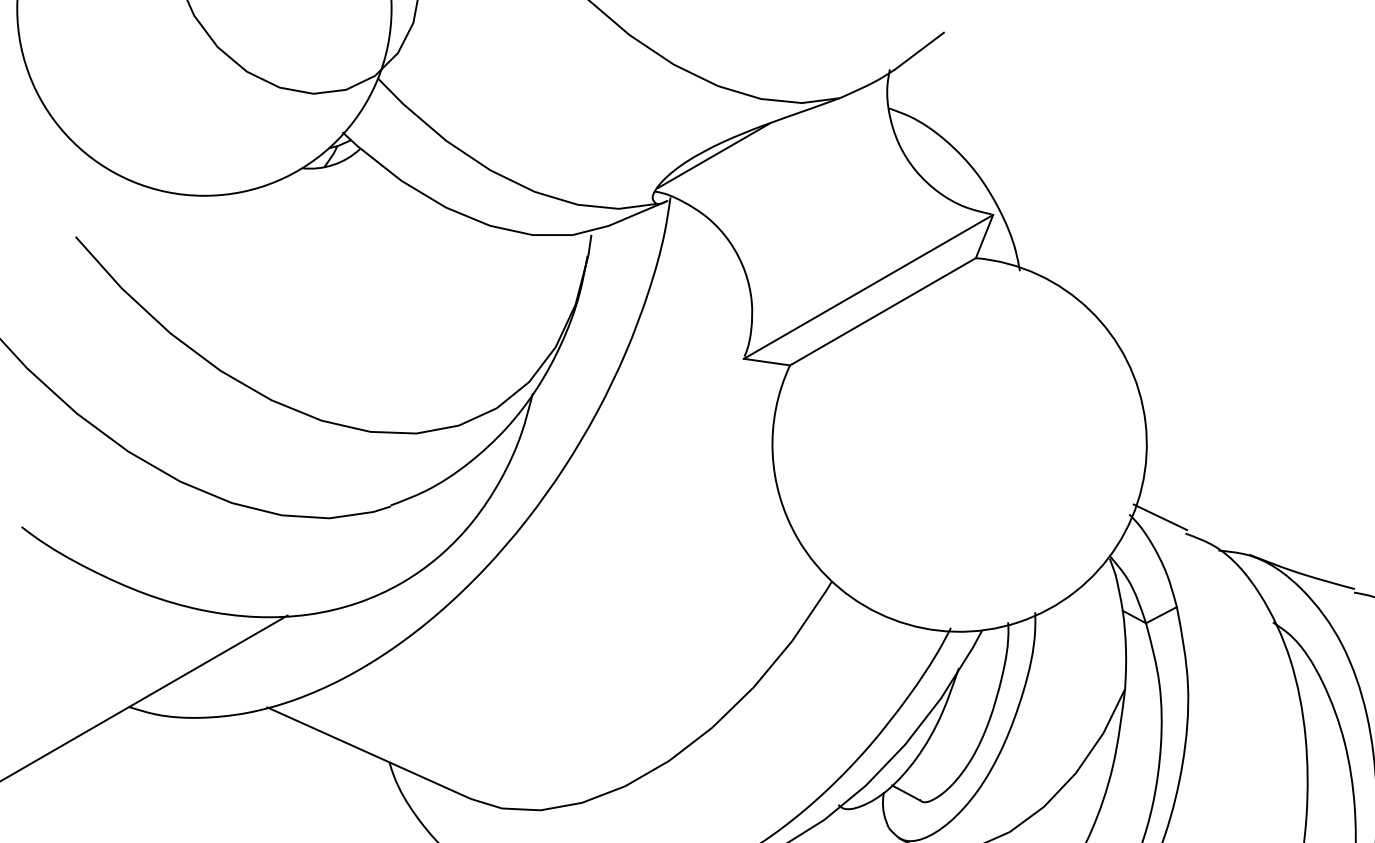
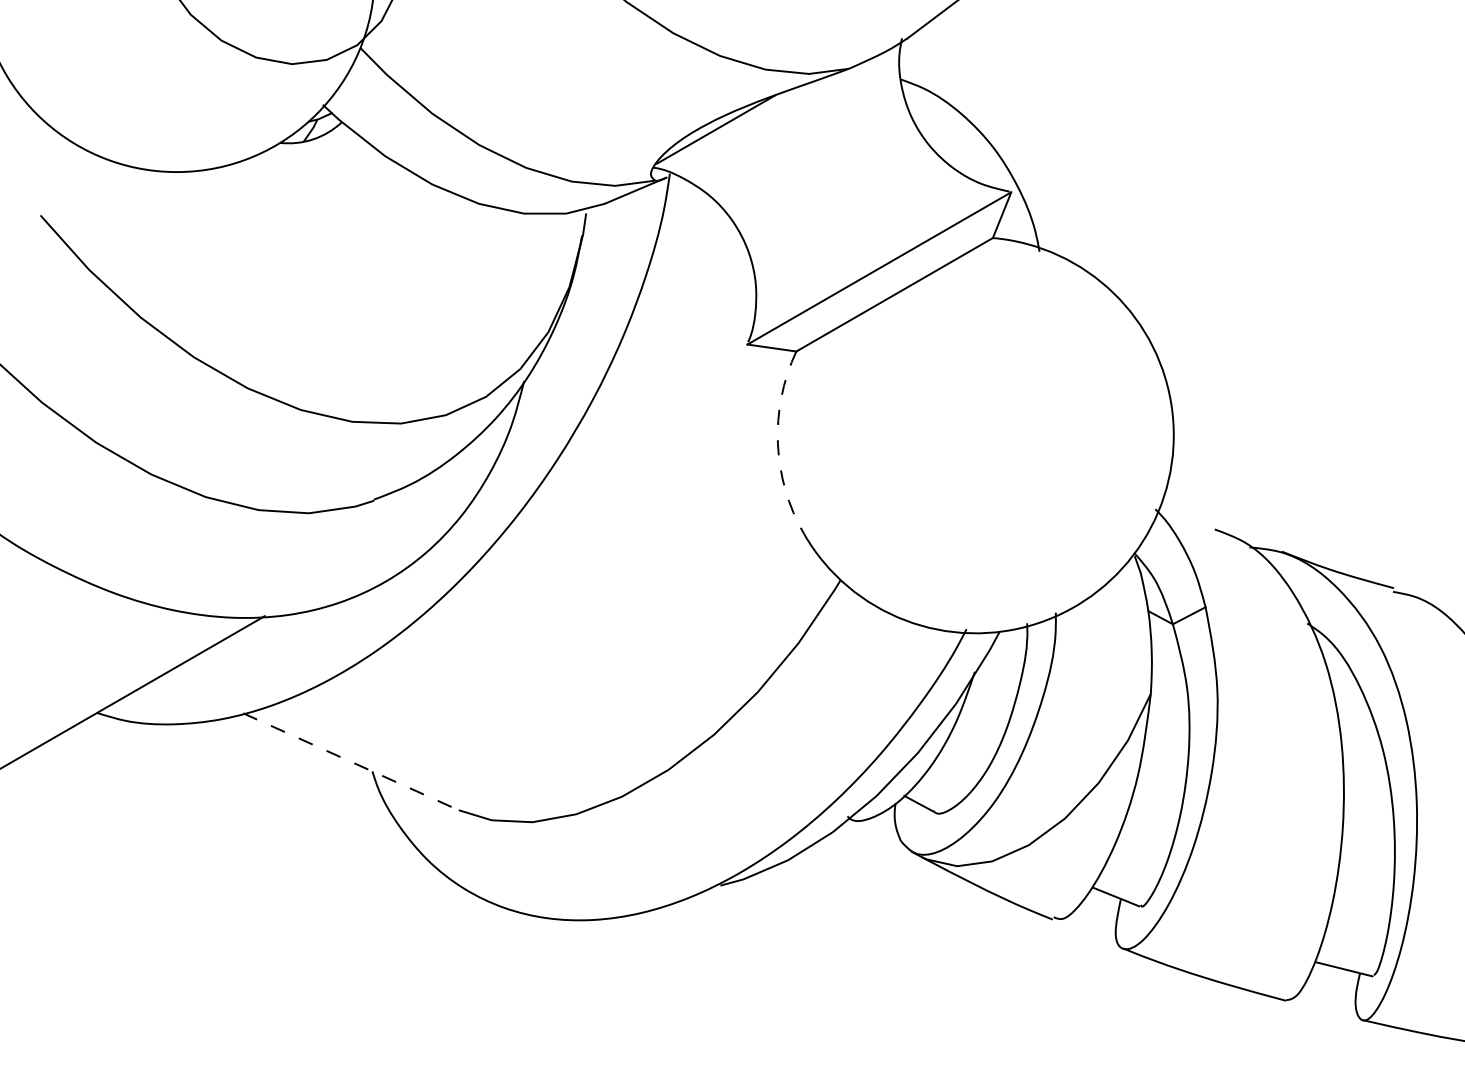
arc: (772, 452) -> (777, 443), solid -> dashed
line: (1159, 516) -> (1187, 511), removed
line: (369, 752) -> (351, 761), solid -> dashed

